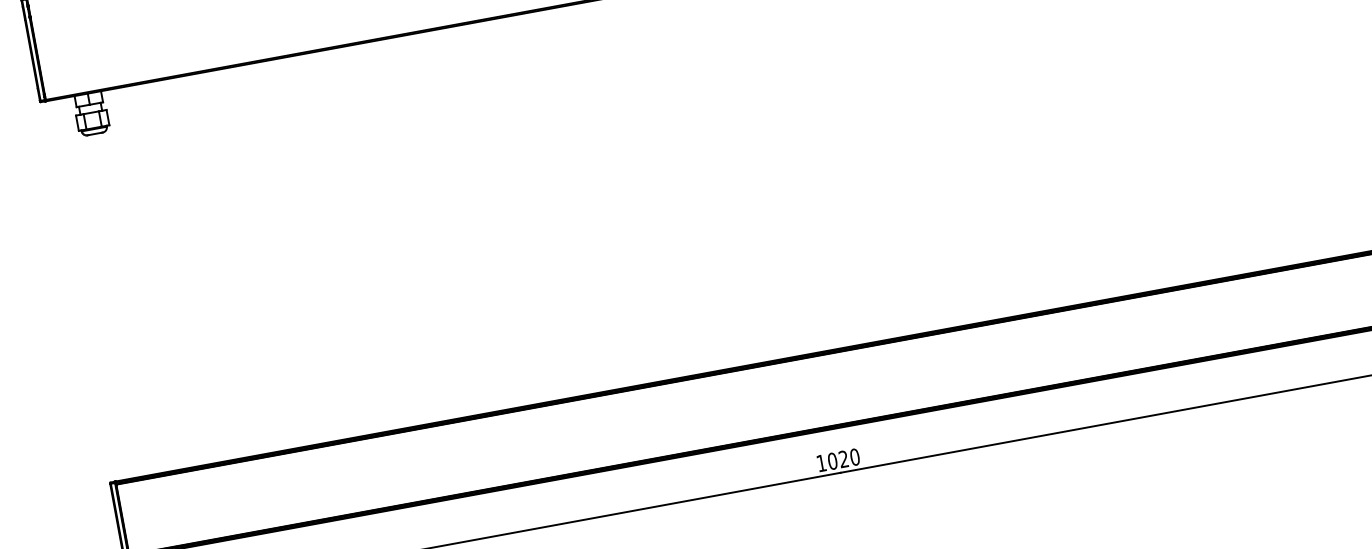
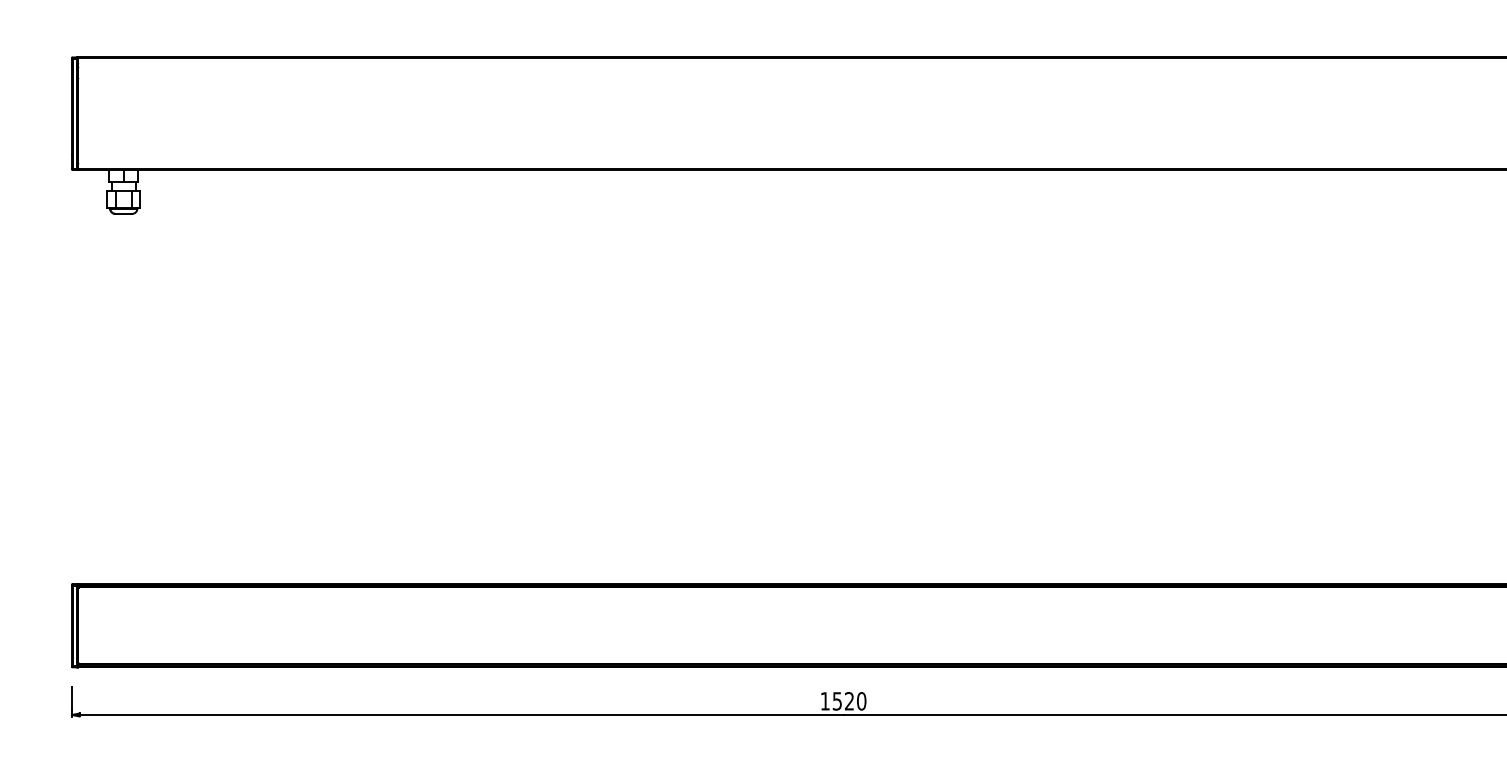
text: (832, 461) -> (837, 701), 1020 -> 1520

